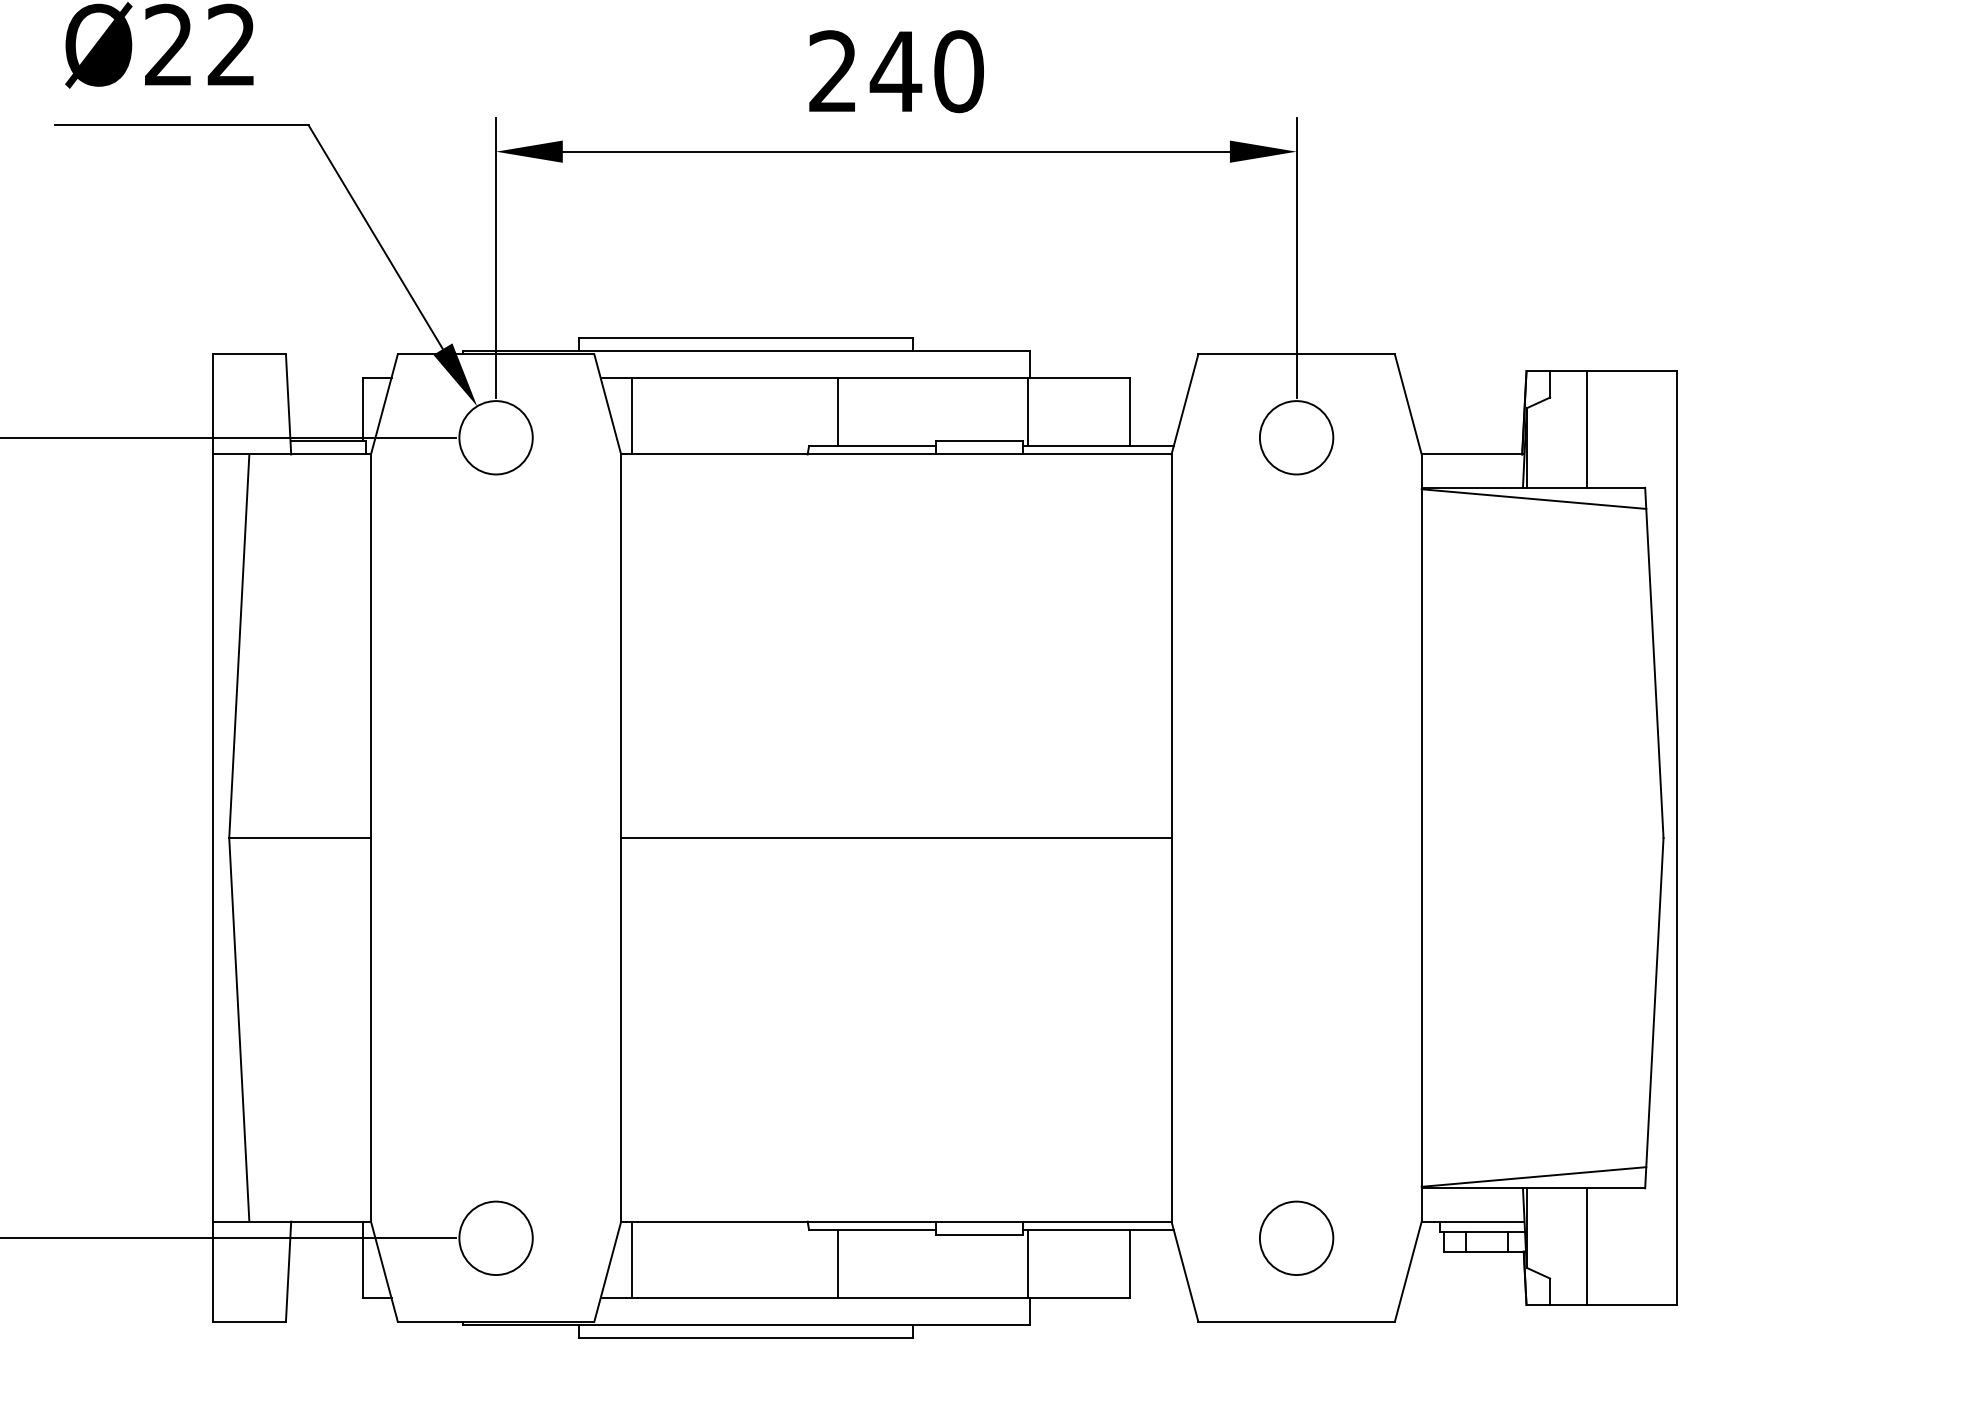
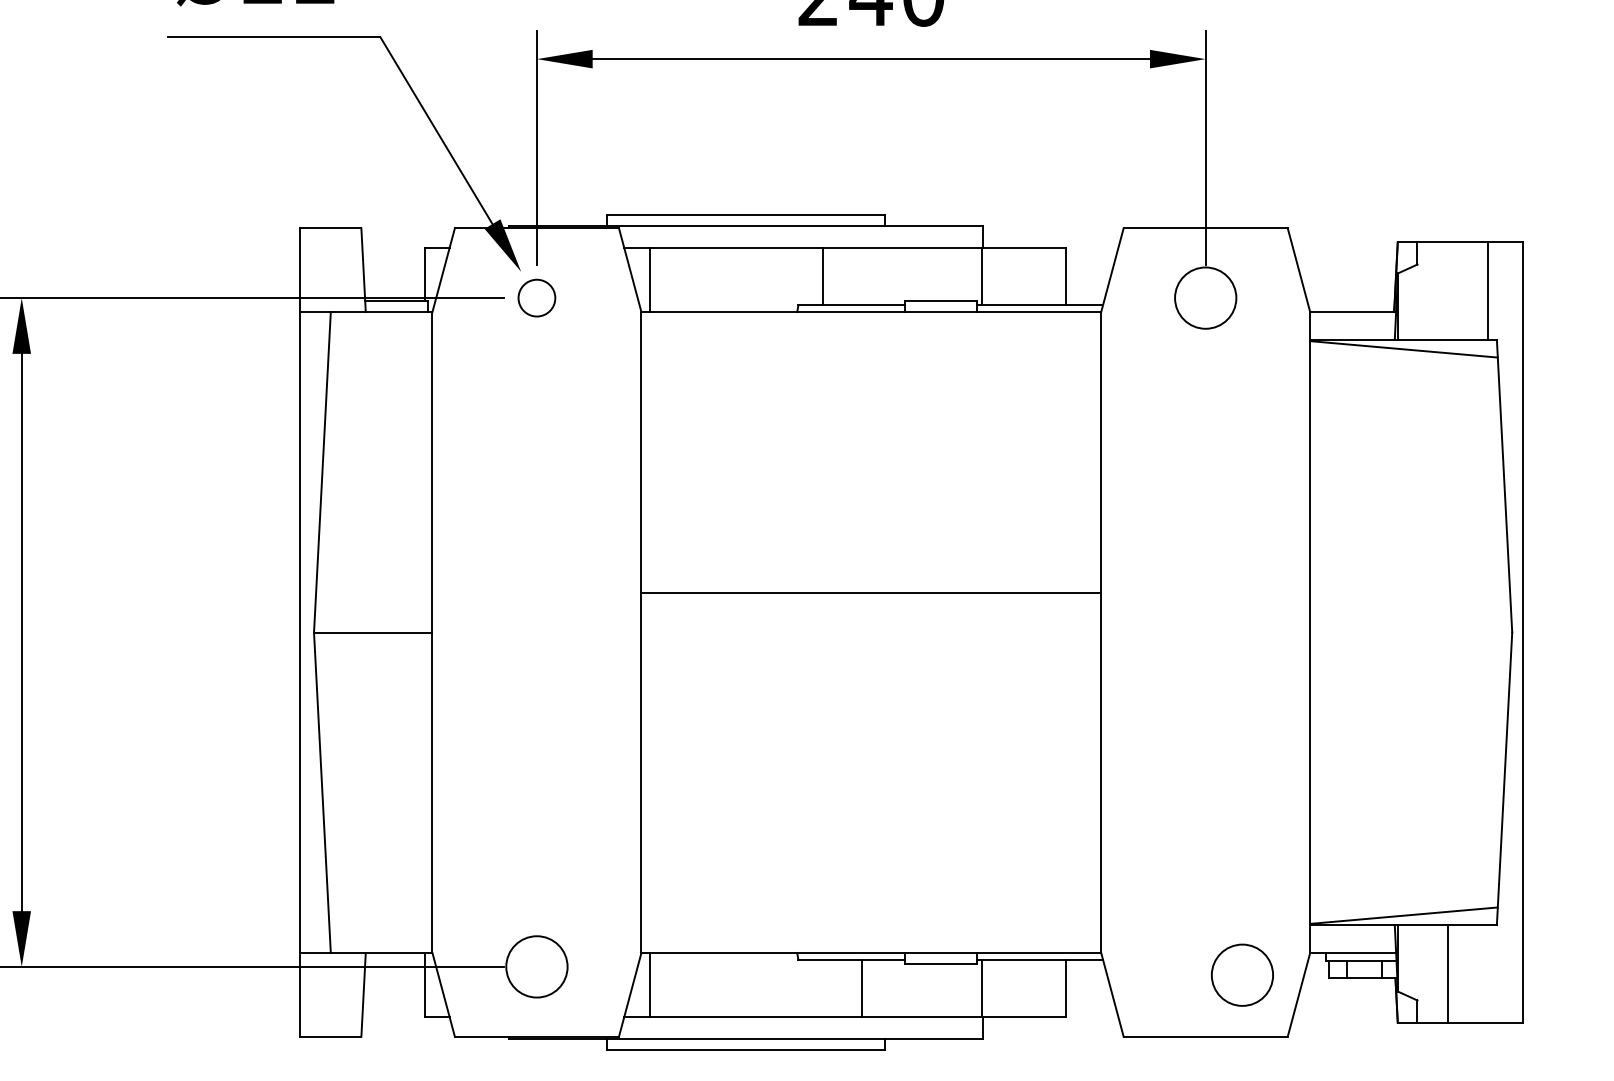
line: (1586, 429) -> (1487, 291), moved
circle: (495, 437) -> (536, 297), size x0.6
line: (896, 838) -> (871, 593), moved
circle: (1296, 1237) -> (1242, 974), moved
line: (838, 1263) -> (862, 987), moved

